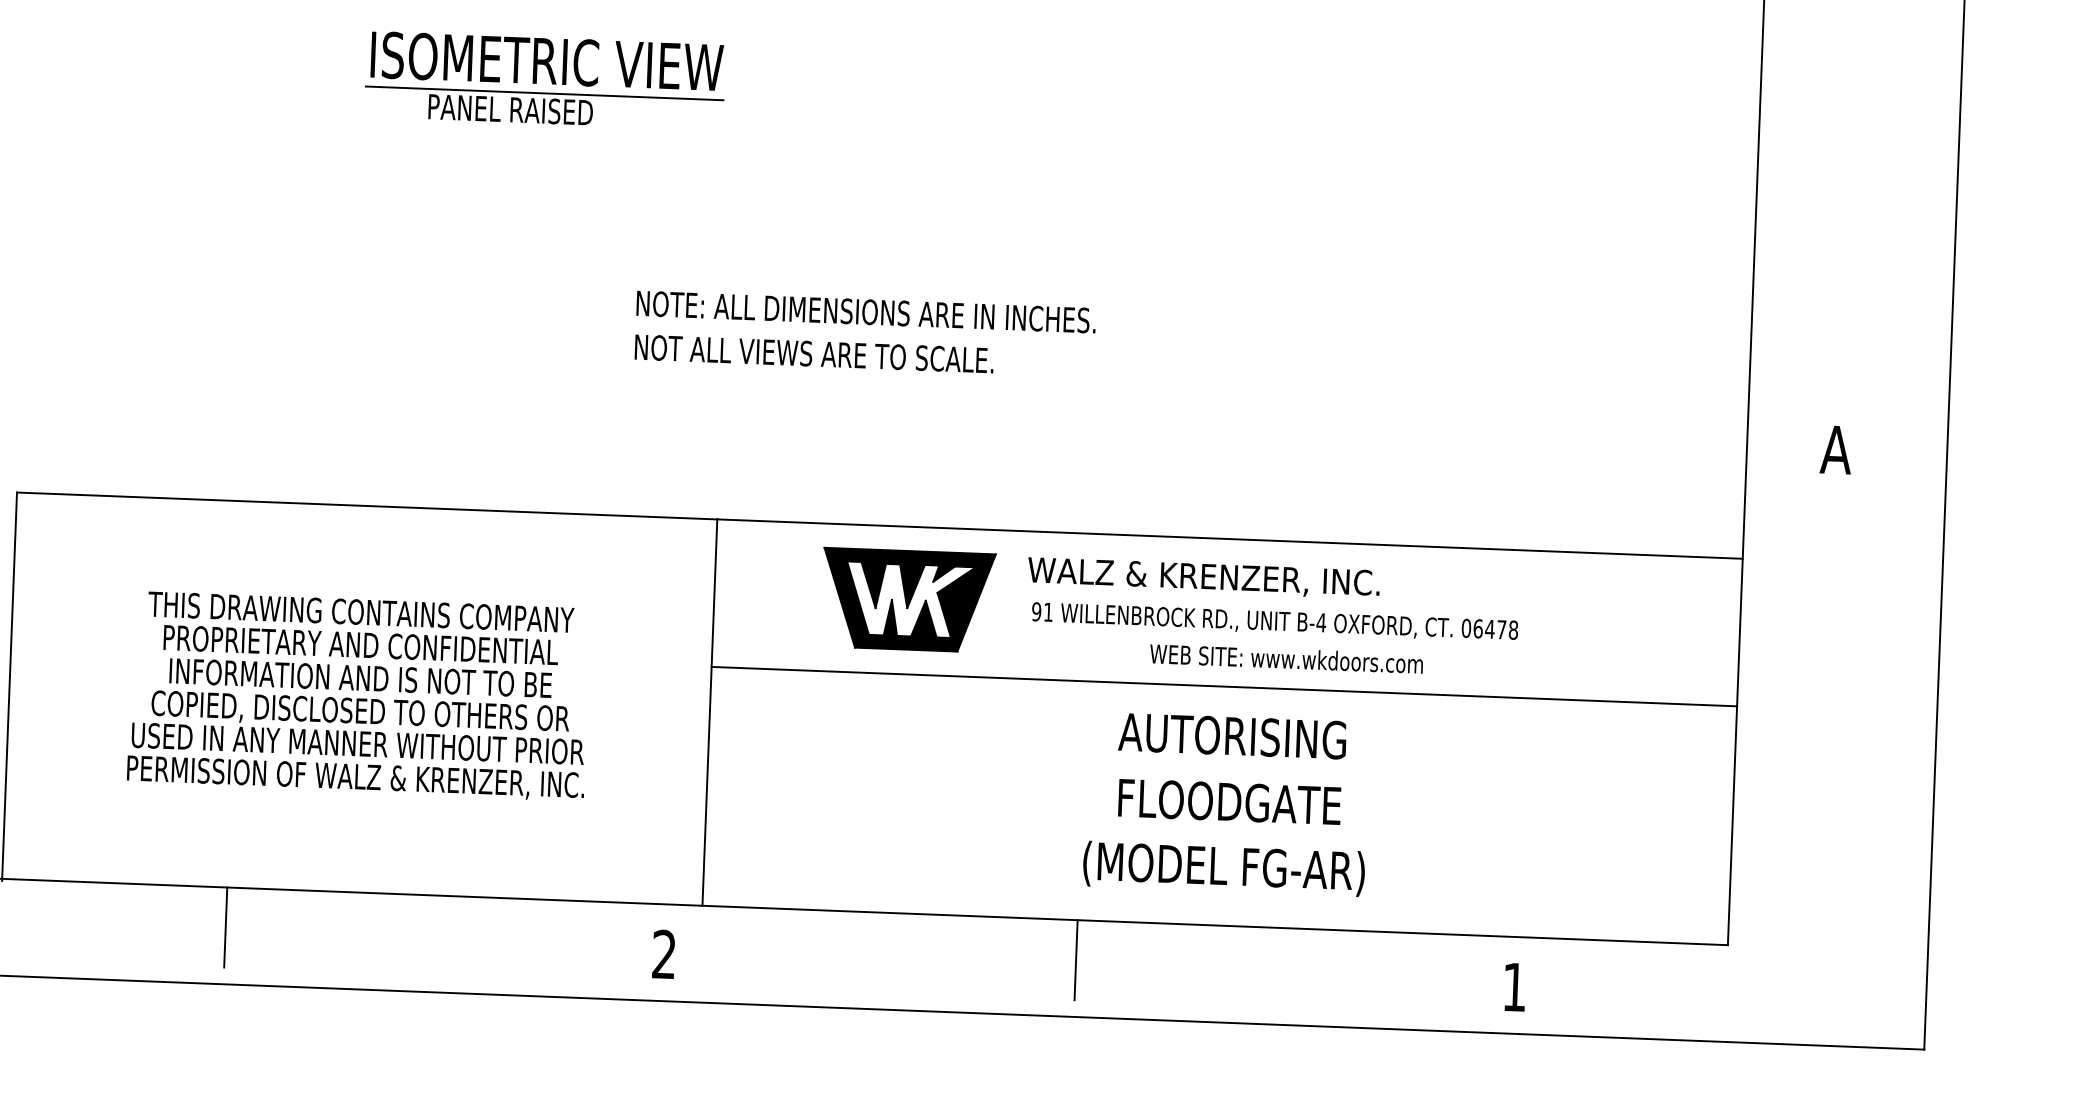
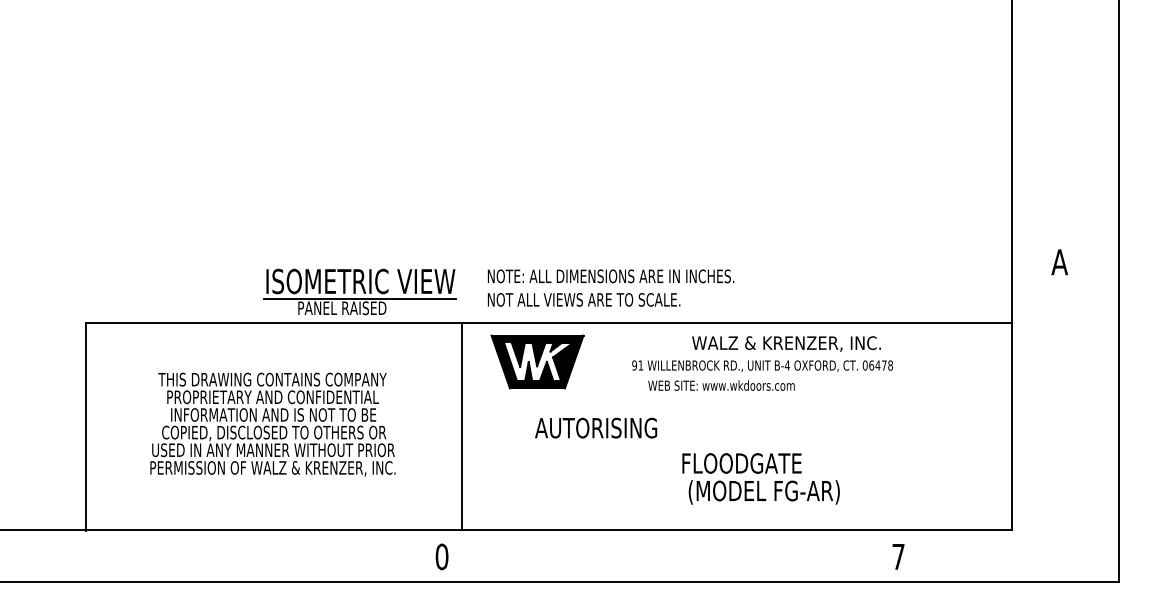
part: (543, 79) -> (359, 291), moved
text: (864, 332) -> (610, 287), moved
text: (1203, 577) -> (786, 343), moved
part: (908, 599) -> (537, 361), moved
text: (1286, 658) -> (721, 385), moved
line: (1223, 686) -> (736, 401), removed
text: (1233, 735) -> (596, 427), moved
text: (1222, 868) -> (763, 492), moved
line: (225, 925) -> (206, 550), removed
text: (663, 953) -> (441, 556), 2 -> 0
line: (1075, 958) -> (662, 550), removed
text: (1514, 986) -> (898, 556), 1 -> 7

